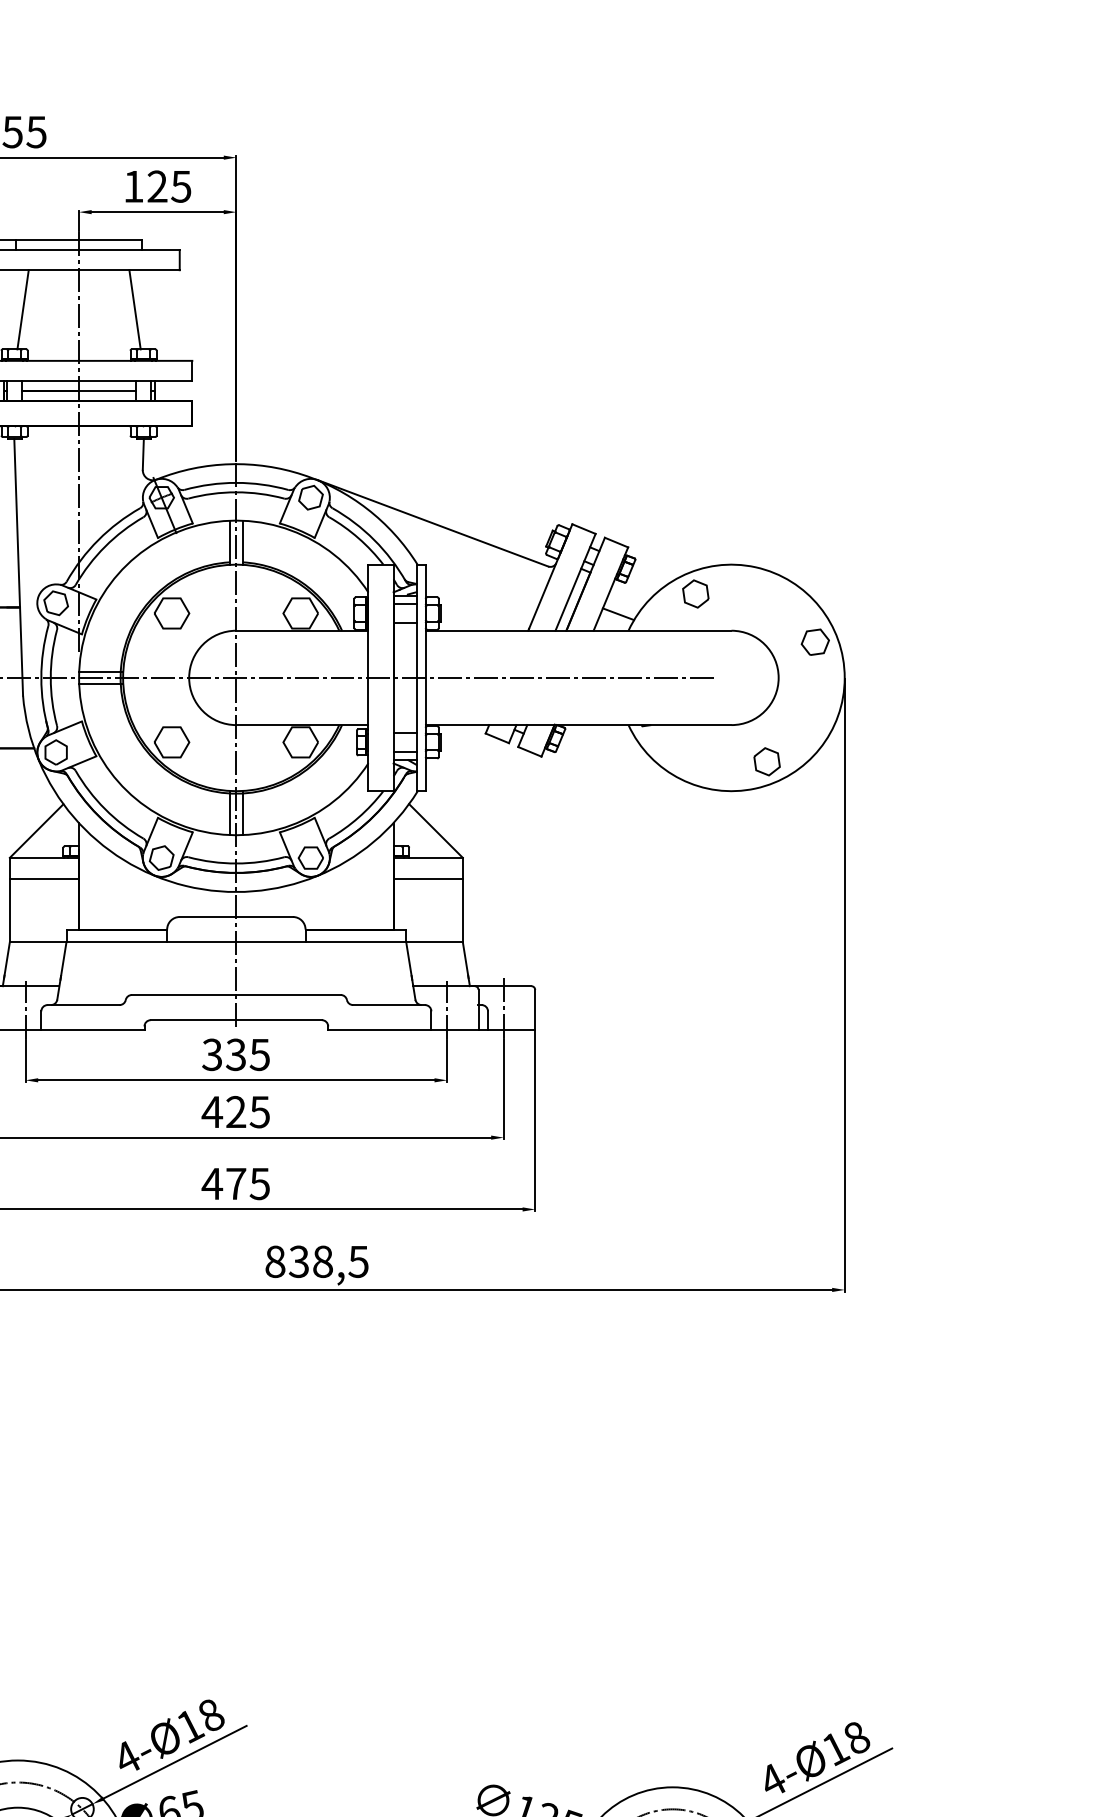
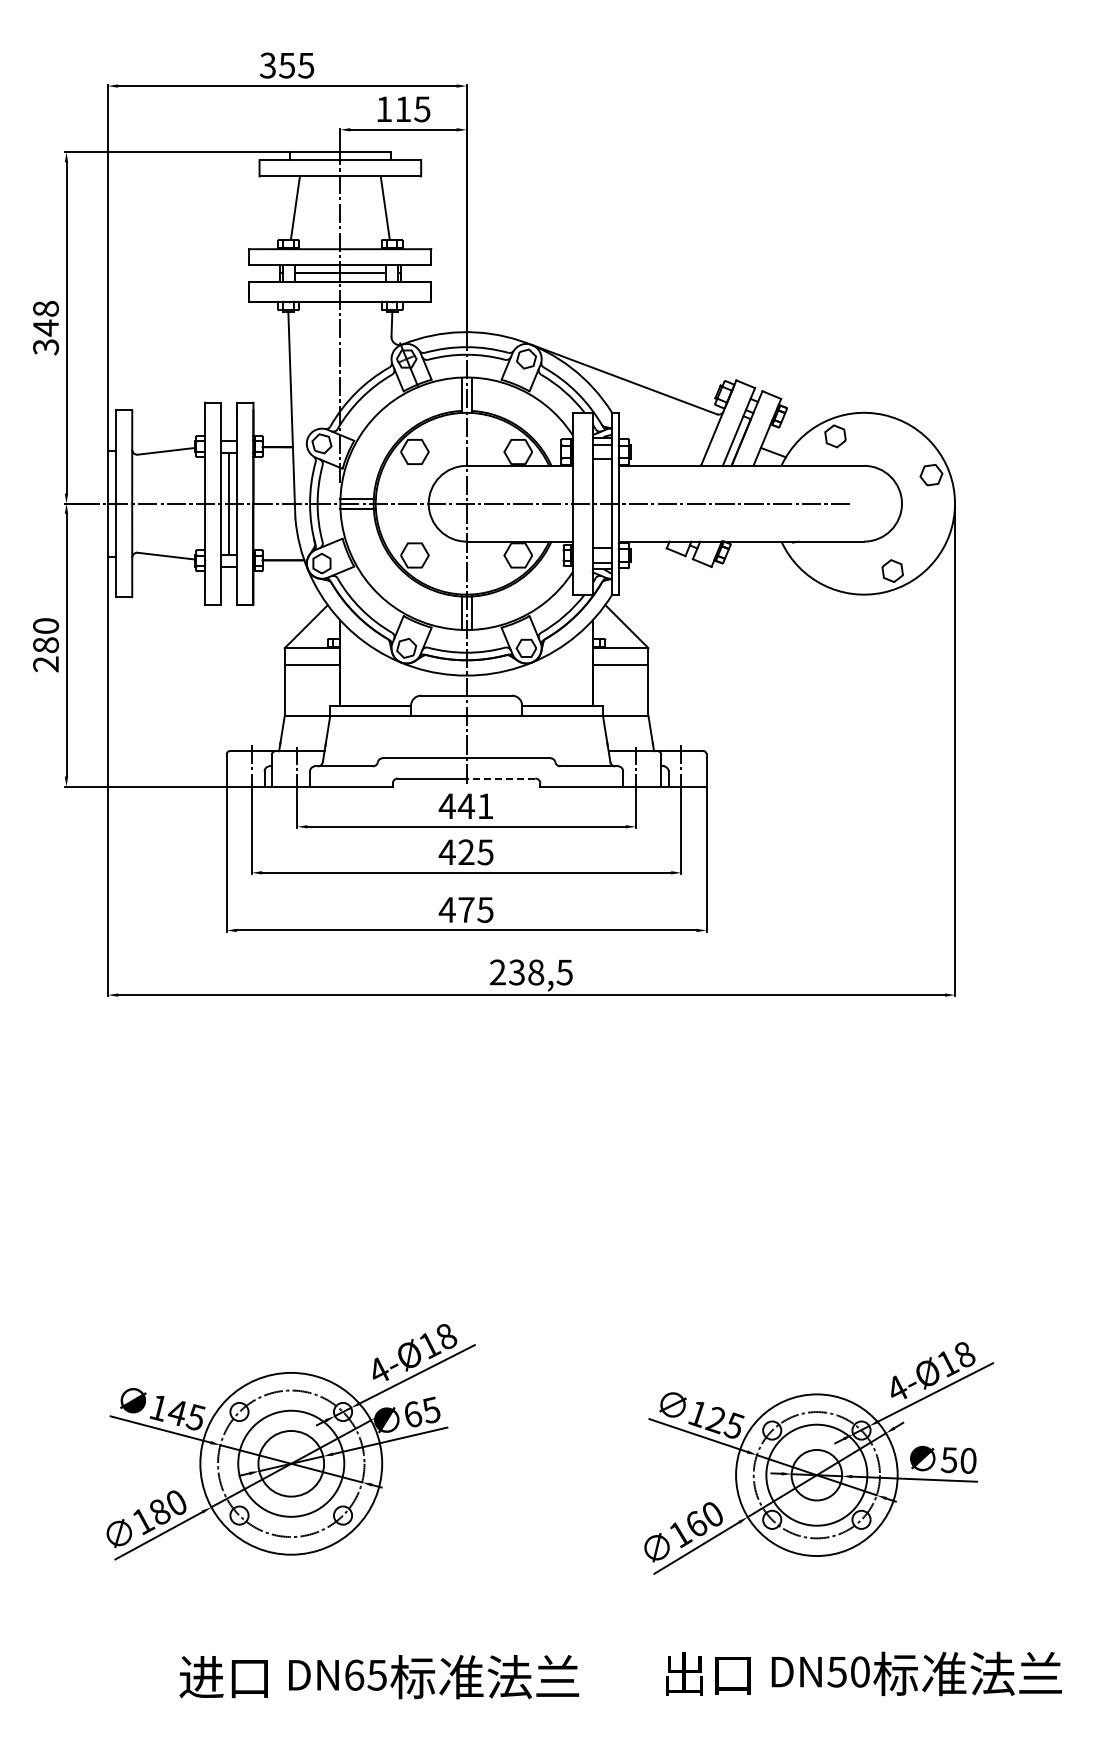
text: (157, 185) -> (403, 108), 125 -> 115
line: (278, 1020) -> (500, 778), solid -> dashed
text: (234, 1055) -> (465, 806), 335 -> 441
text: (274, 1261) -> (497, 972), 838,5 -> 238,5

